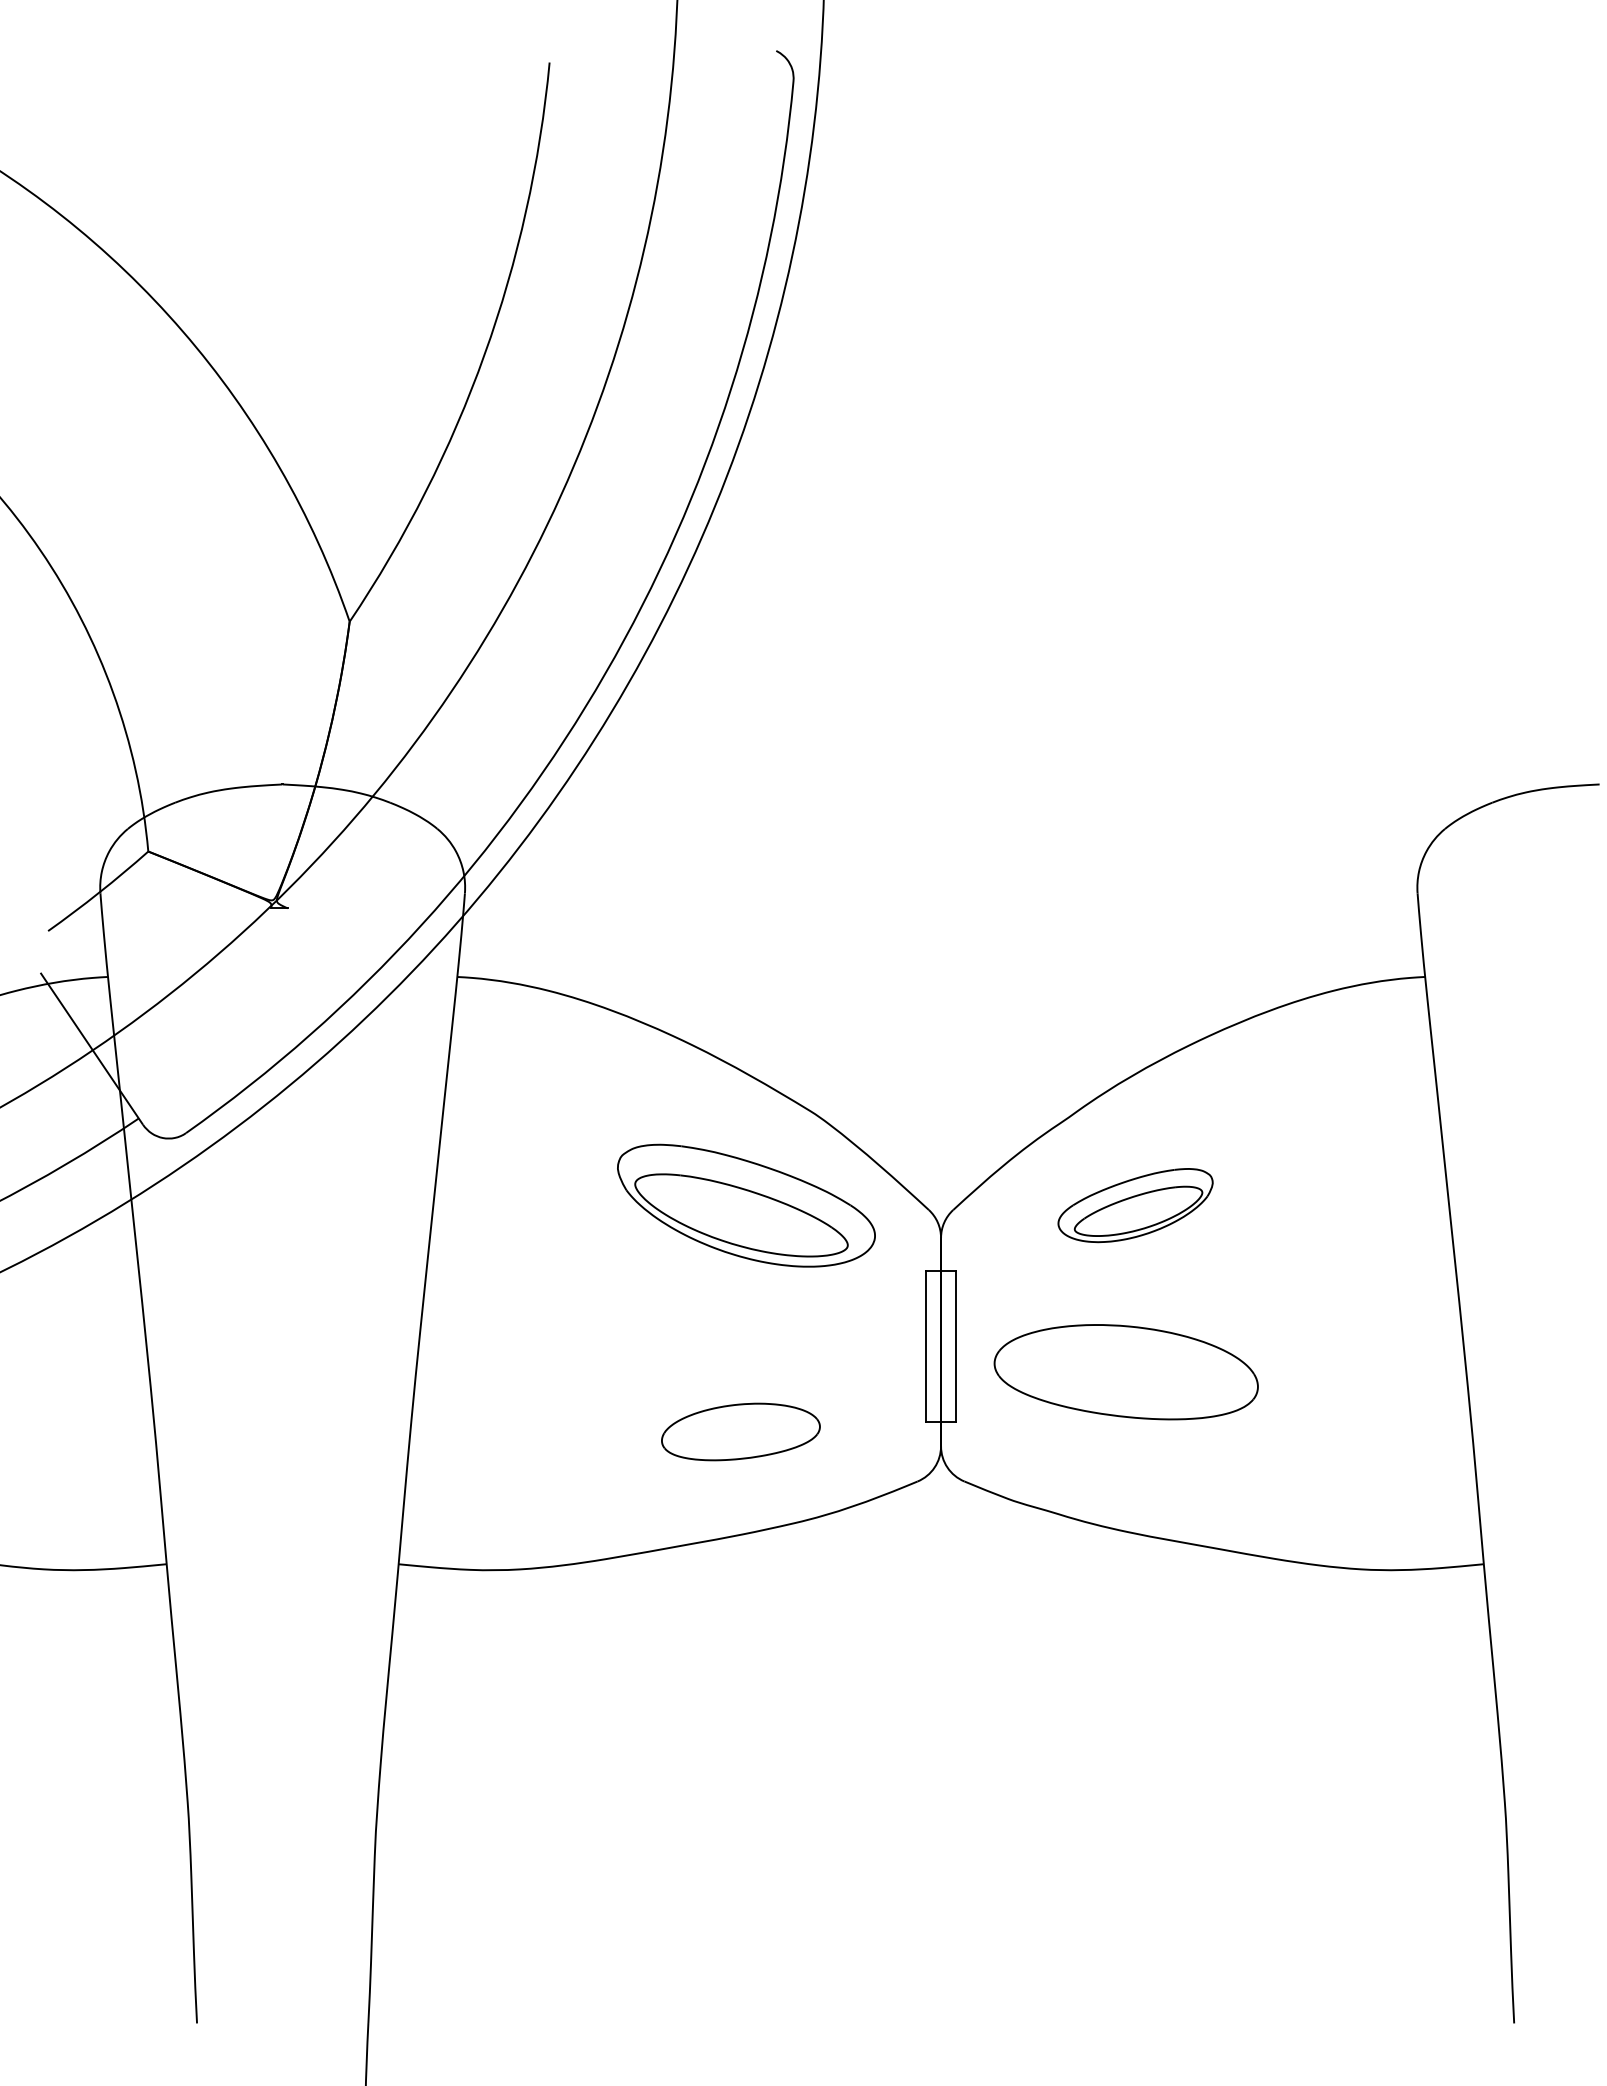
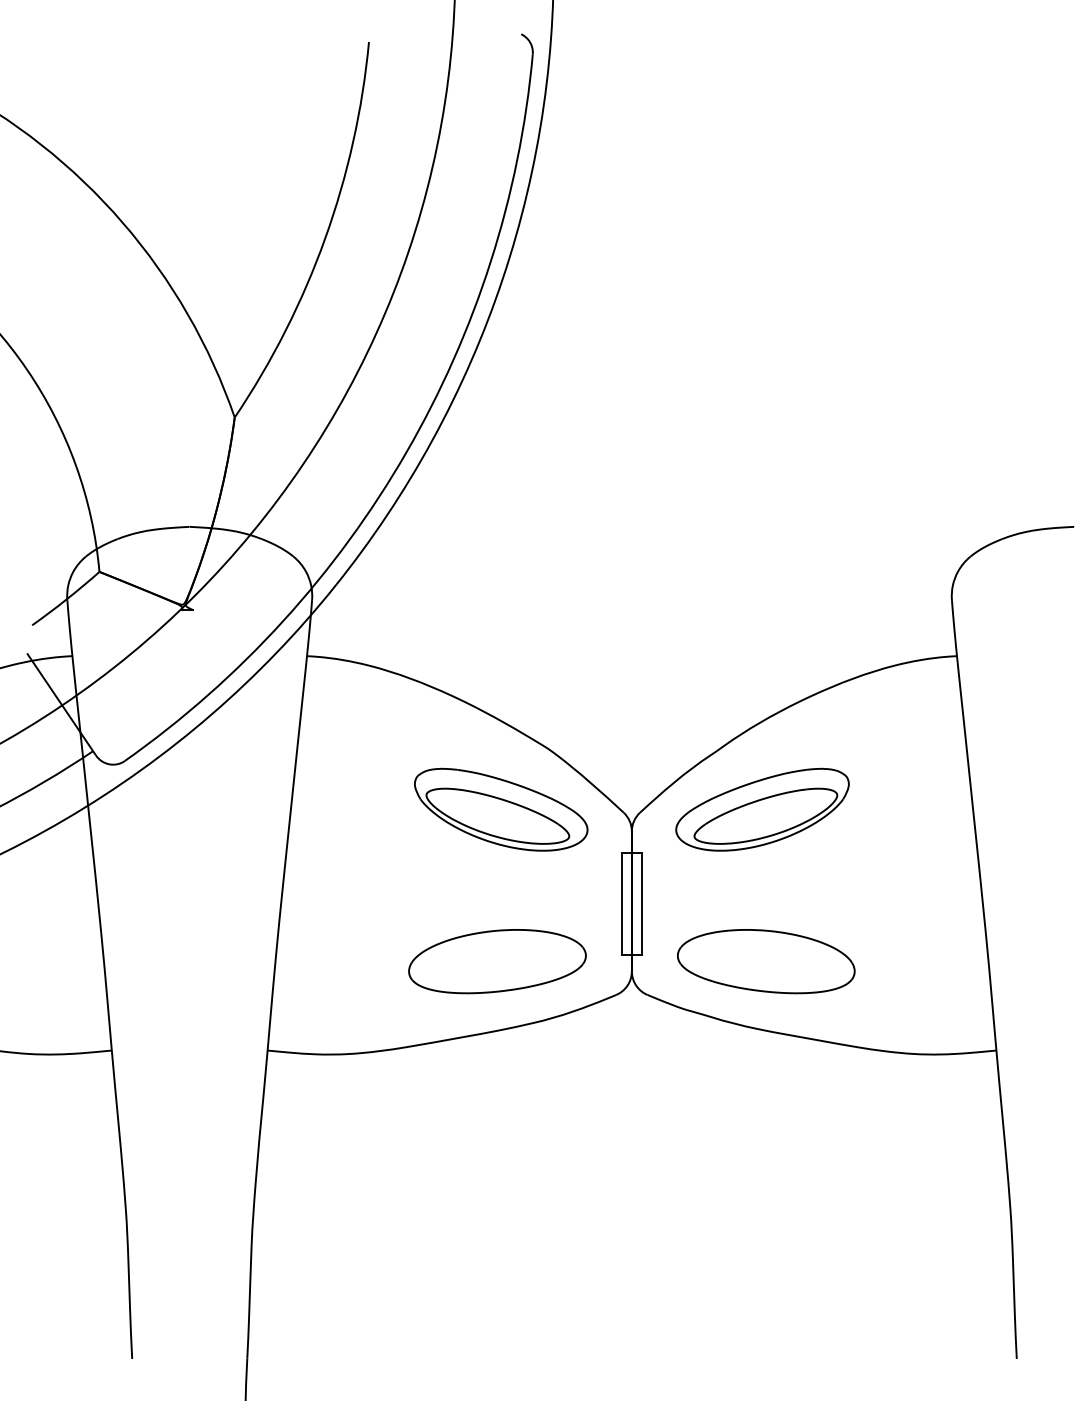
part: (1135, 1205) -> (762, 809), size x1.67
part: (1126, 1372) -> (766, 961), moved
part: (740, 1431) -> (497, 961), size x1.67

